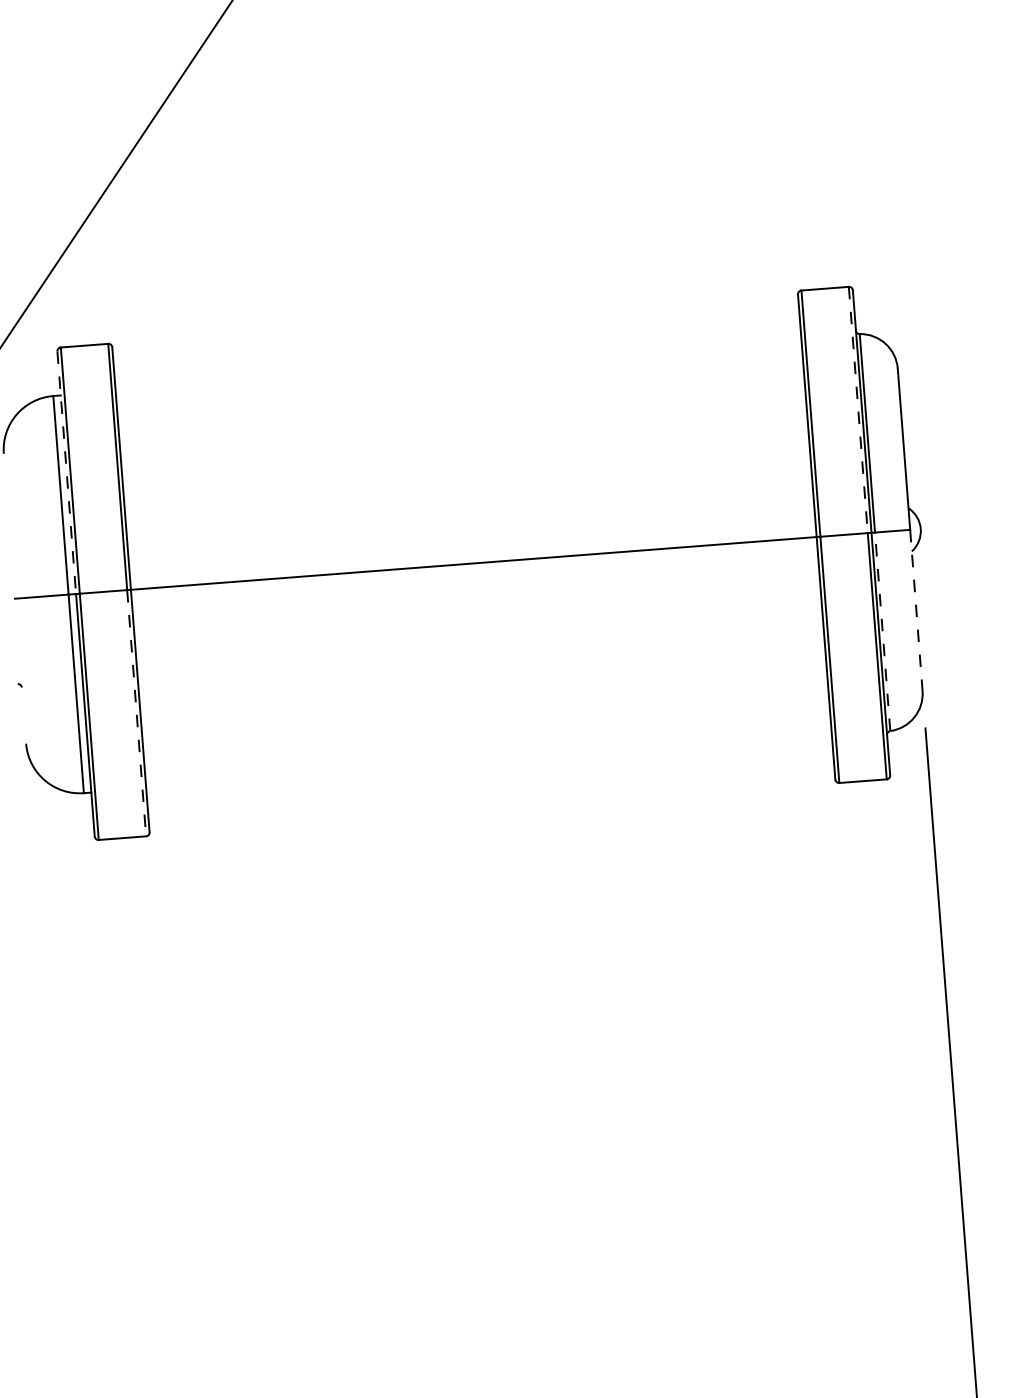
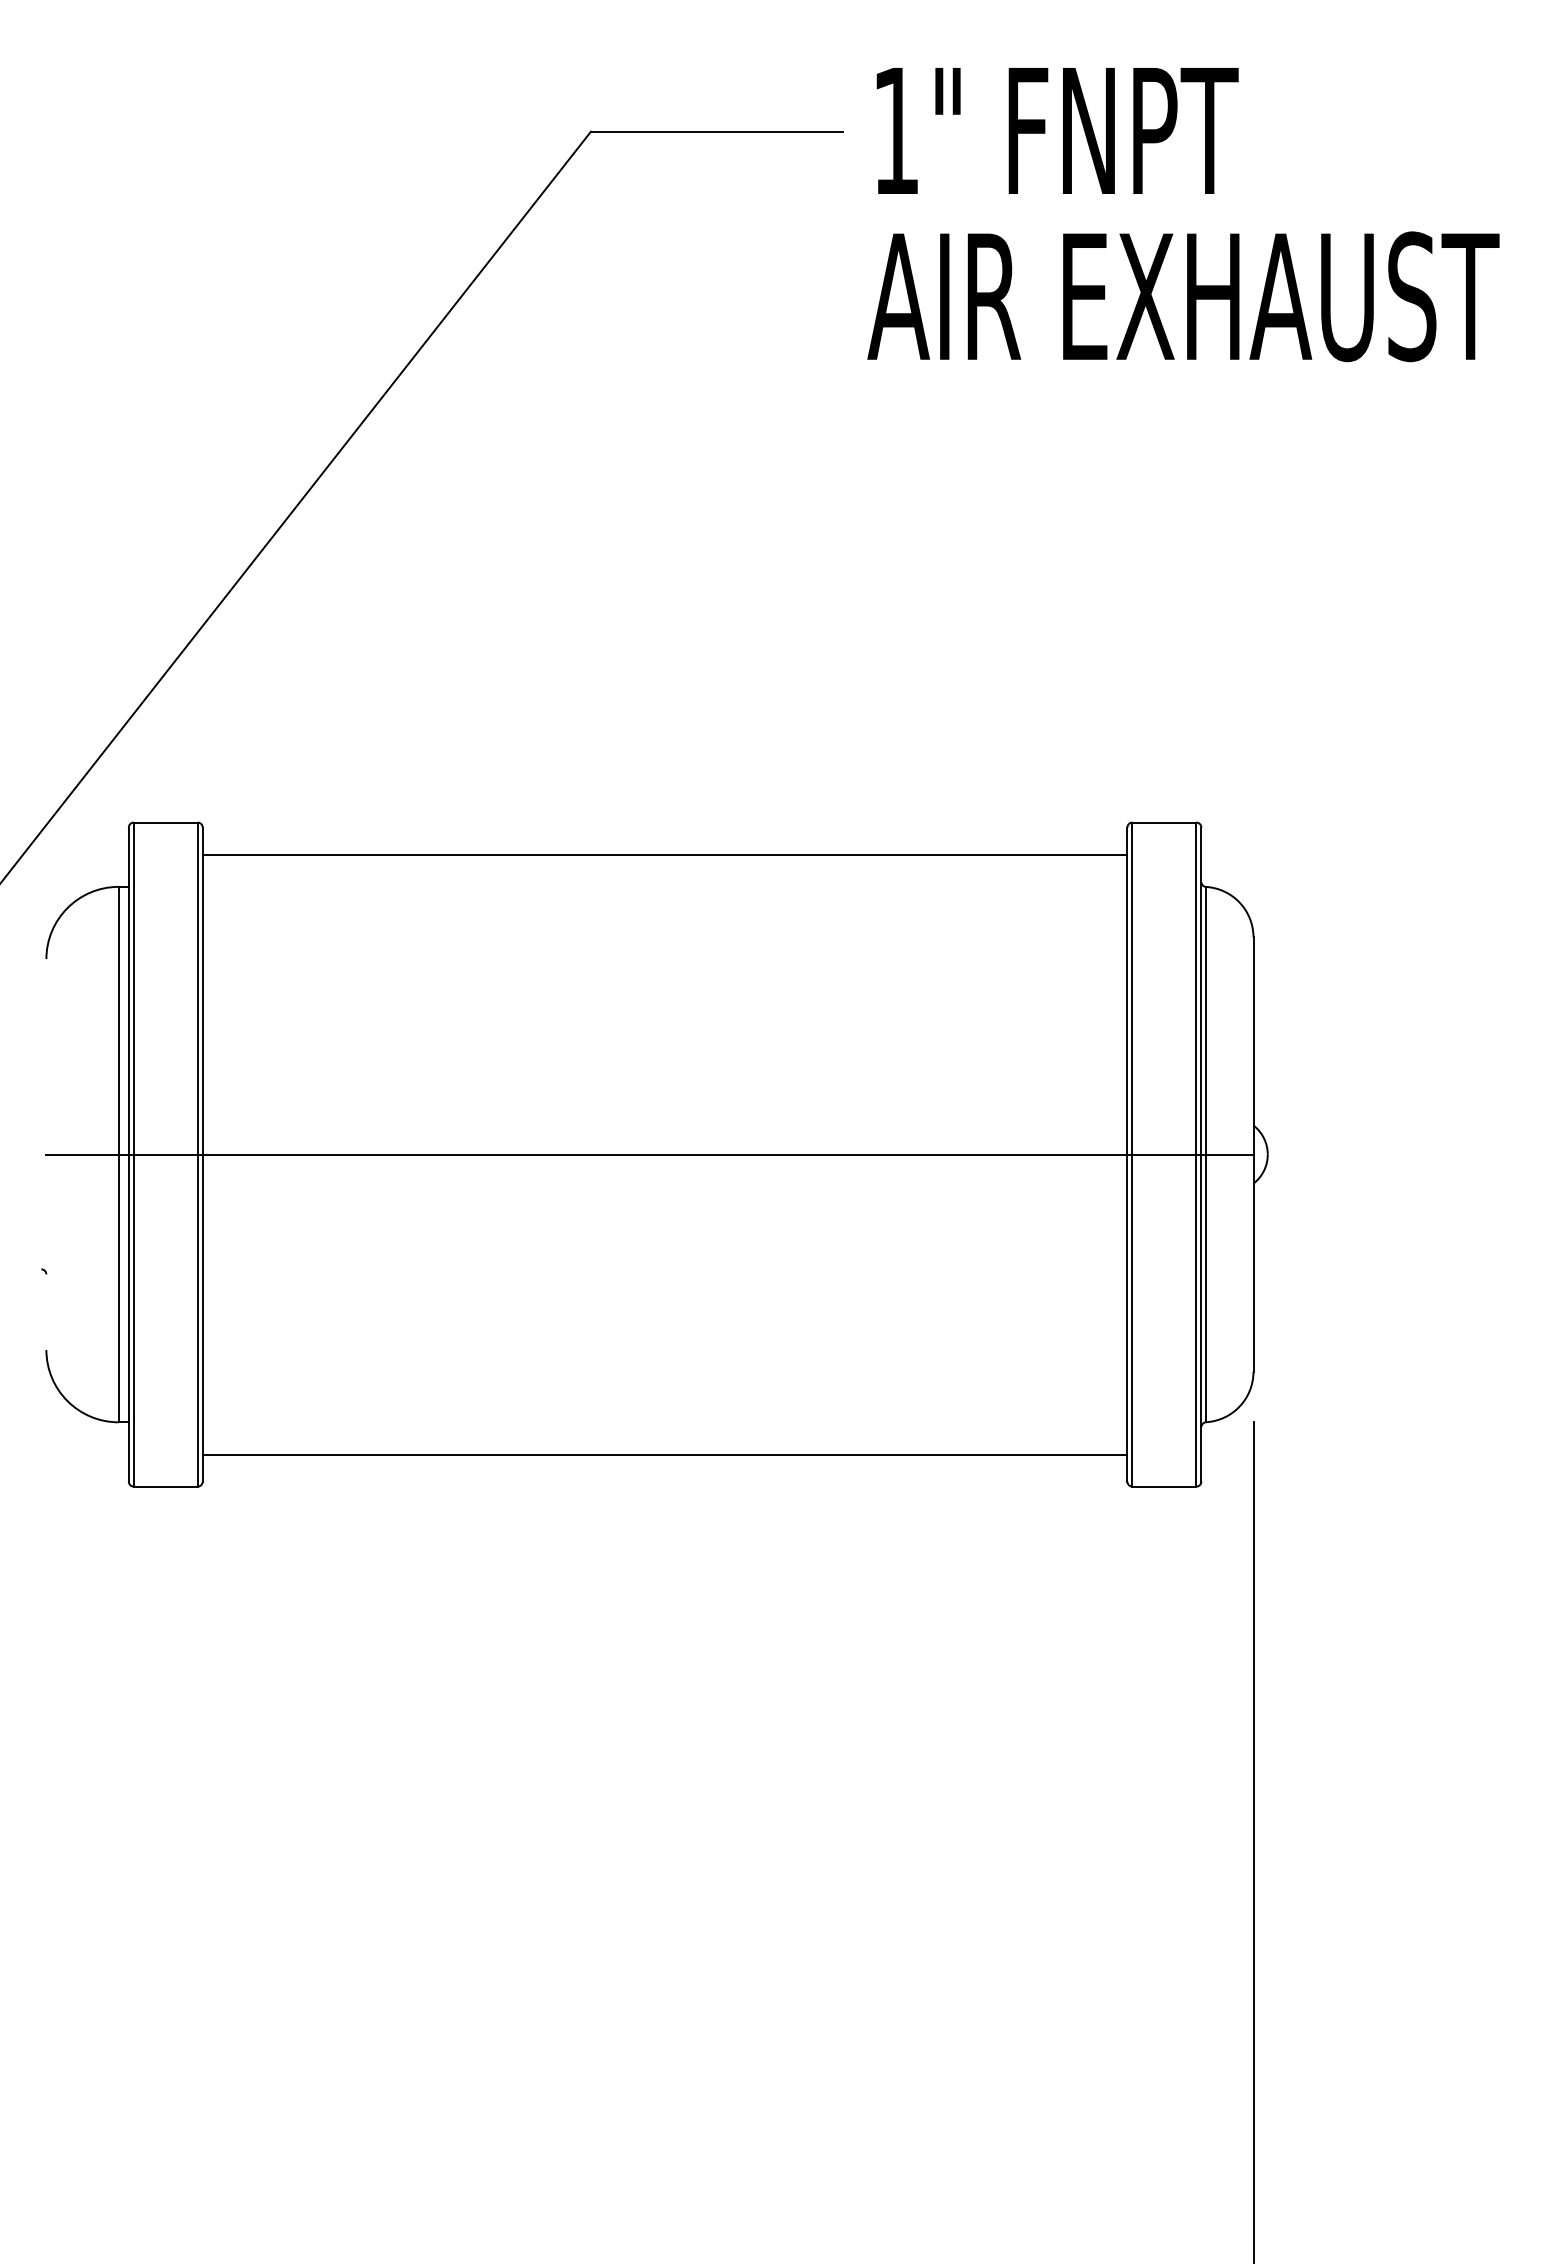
line: (456, 340) -> (664, 854), added
line: (858, 410) -> (1196, 989), dashed -> solid
line: (66, 473) -> (128, 991), dashed -> solid
line: (916, 610) -> (1253, 1263), dashed -> solid
line: (882, 631) -> (1206, 1288), dashed -> solid
line: (136, 713) -> (197, 1321), dashed -> solid
line: (490, 785) -> (664, 1454), added

